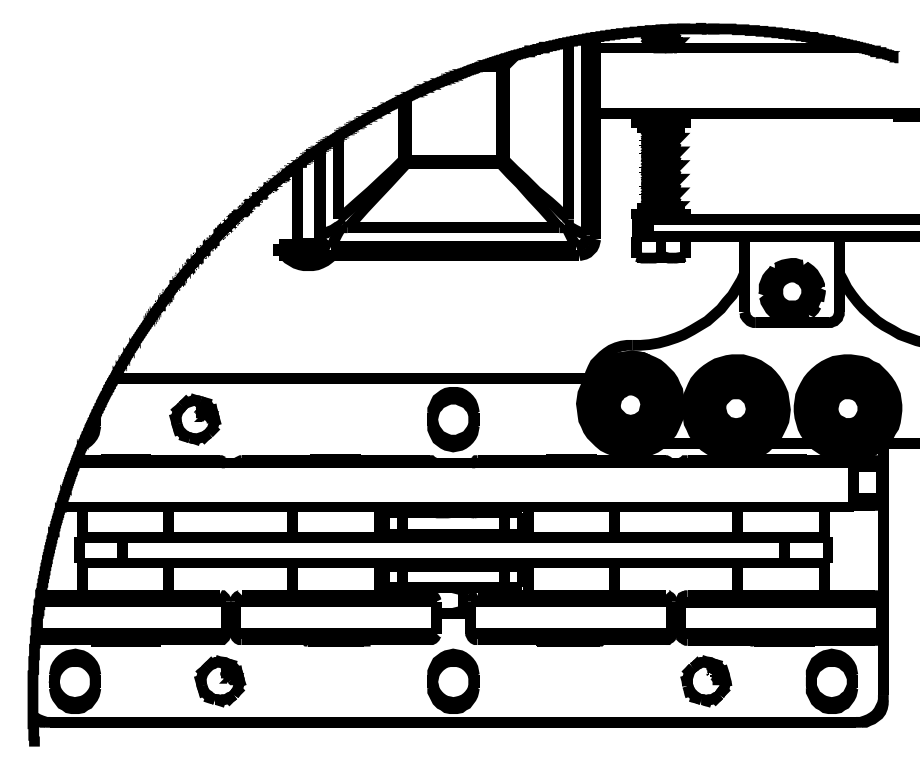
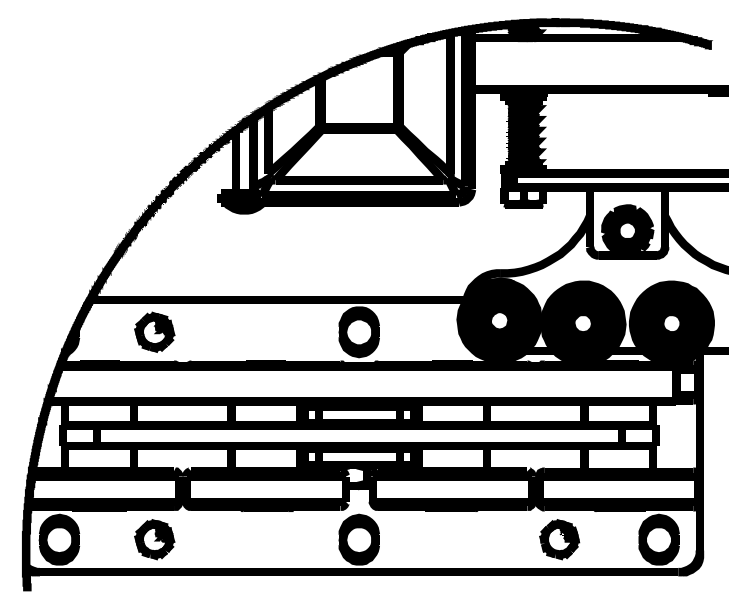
part: (220, 681) -> (154, 539), moved

